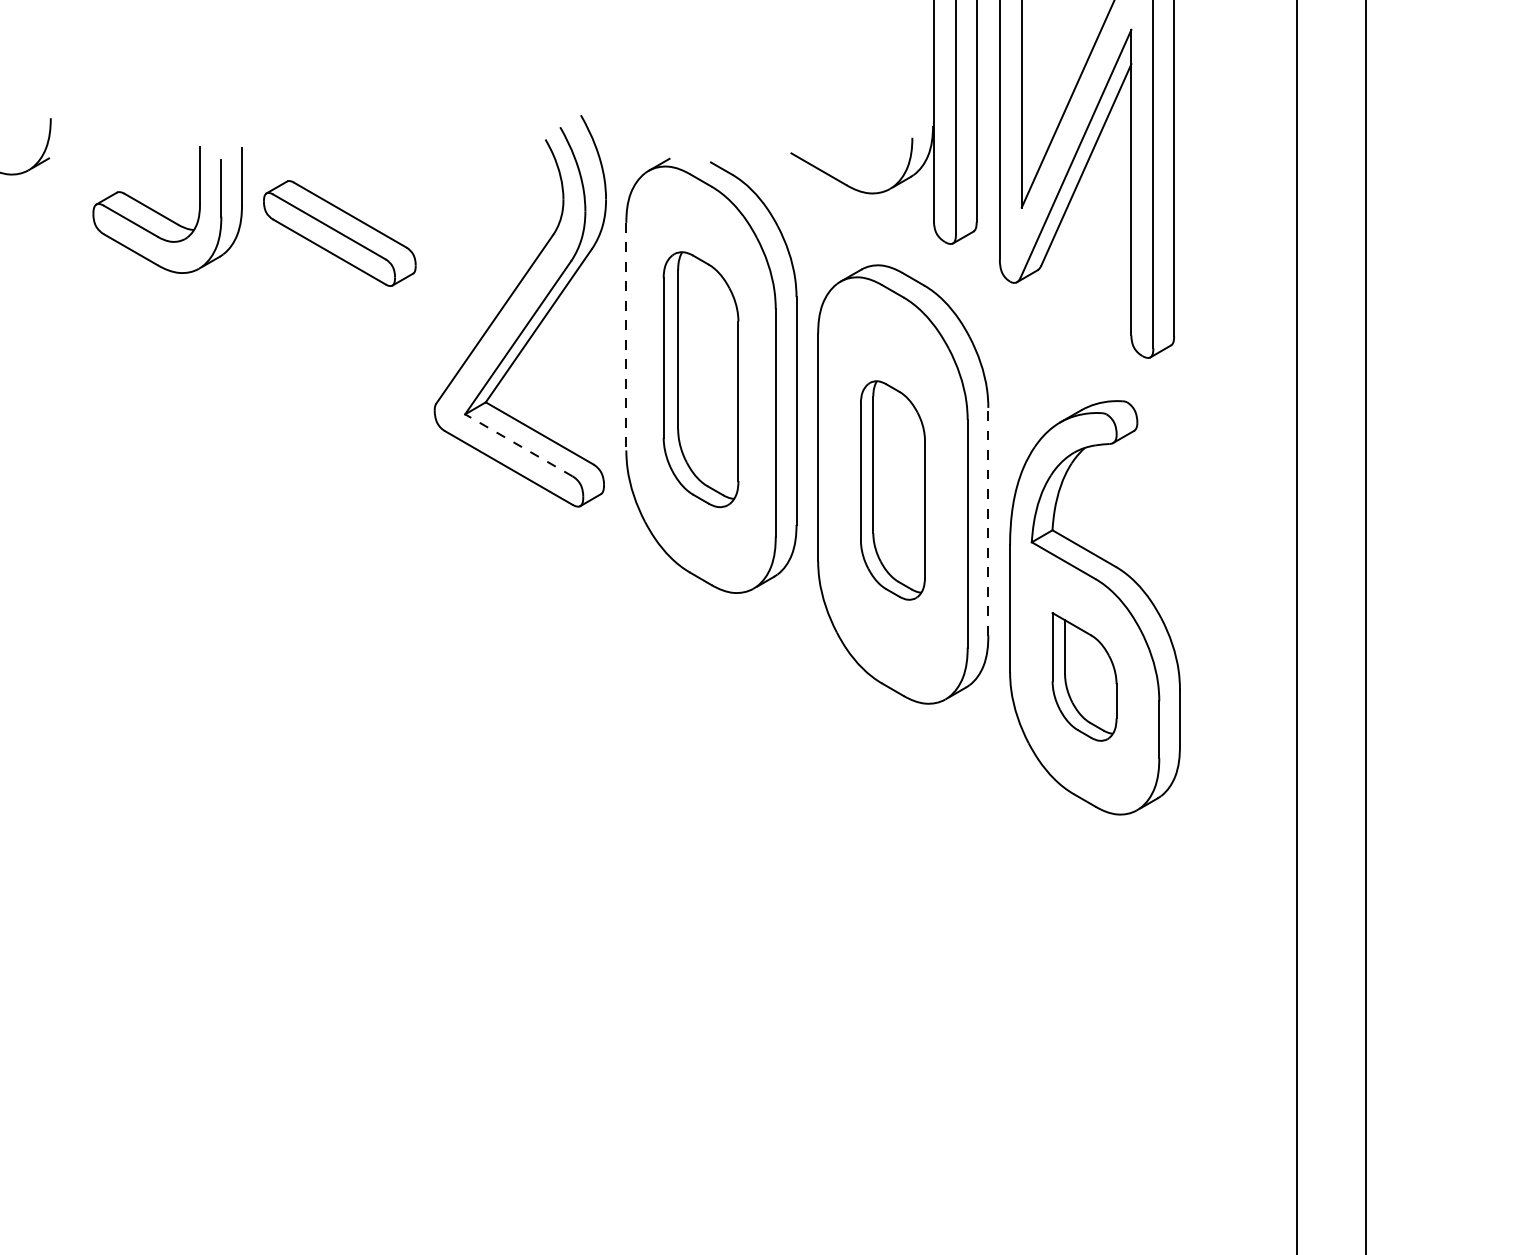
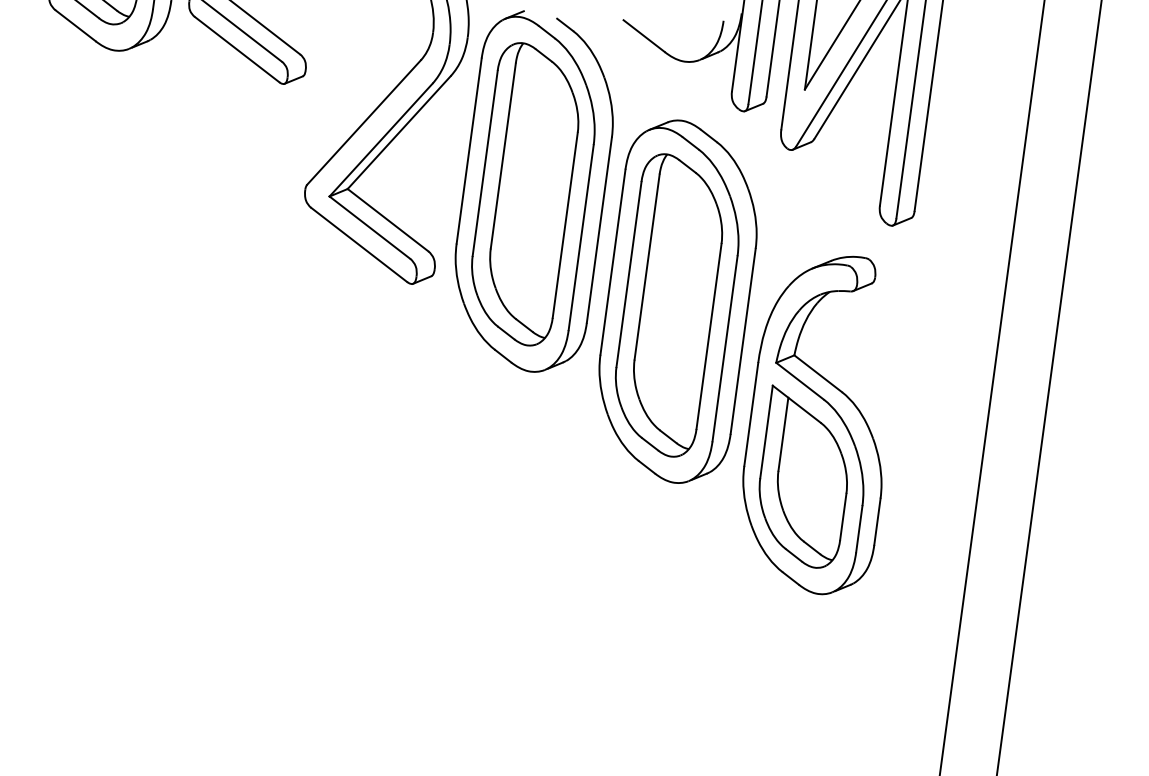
line: (626, 336) -> (469, 150), dashed -> solid
part: (700, 379) -> (524, 194), size x1.43
line: (518, 445) -> (369, 227), dashed -> solid
part: (892, 490) -> (668, 305), size x1.67
line: (988, 521) -> (743, 341), dashed -> solid
part: (1084, 676) -> (804, 477), size x1.67

